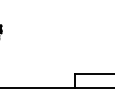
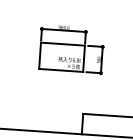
part: (64, 32) -> (71, 49), added

